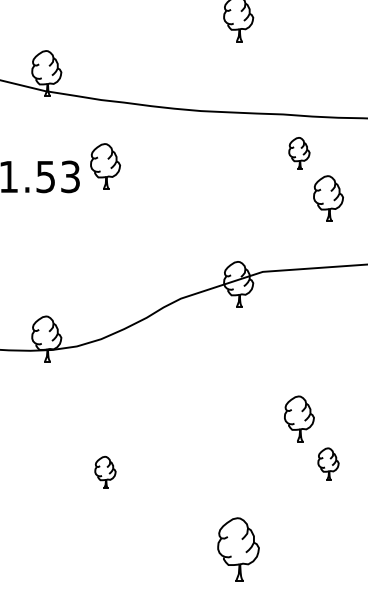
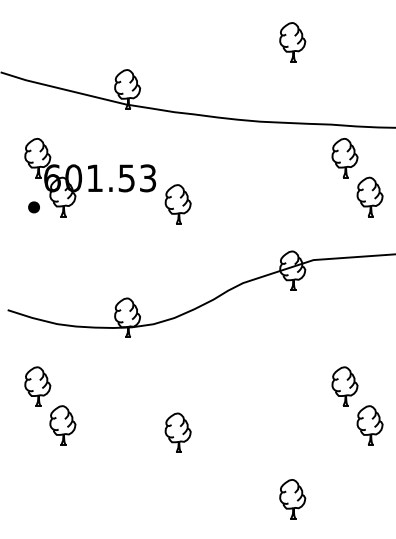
part: (298, 153) -> (344, 158), size x1.43
part: (104, 166) -> (177, 204), moved
part: (327, 464) -> (369, 425), size x1.43
part: (104, 472) -> (177, 432), size x1.43
part: (238, 550) -> (292, 499), size x0.71

